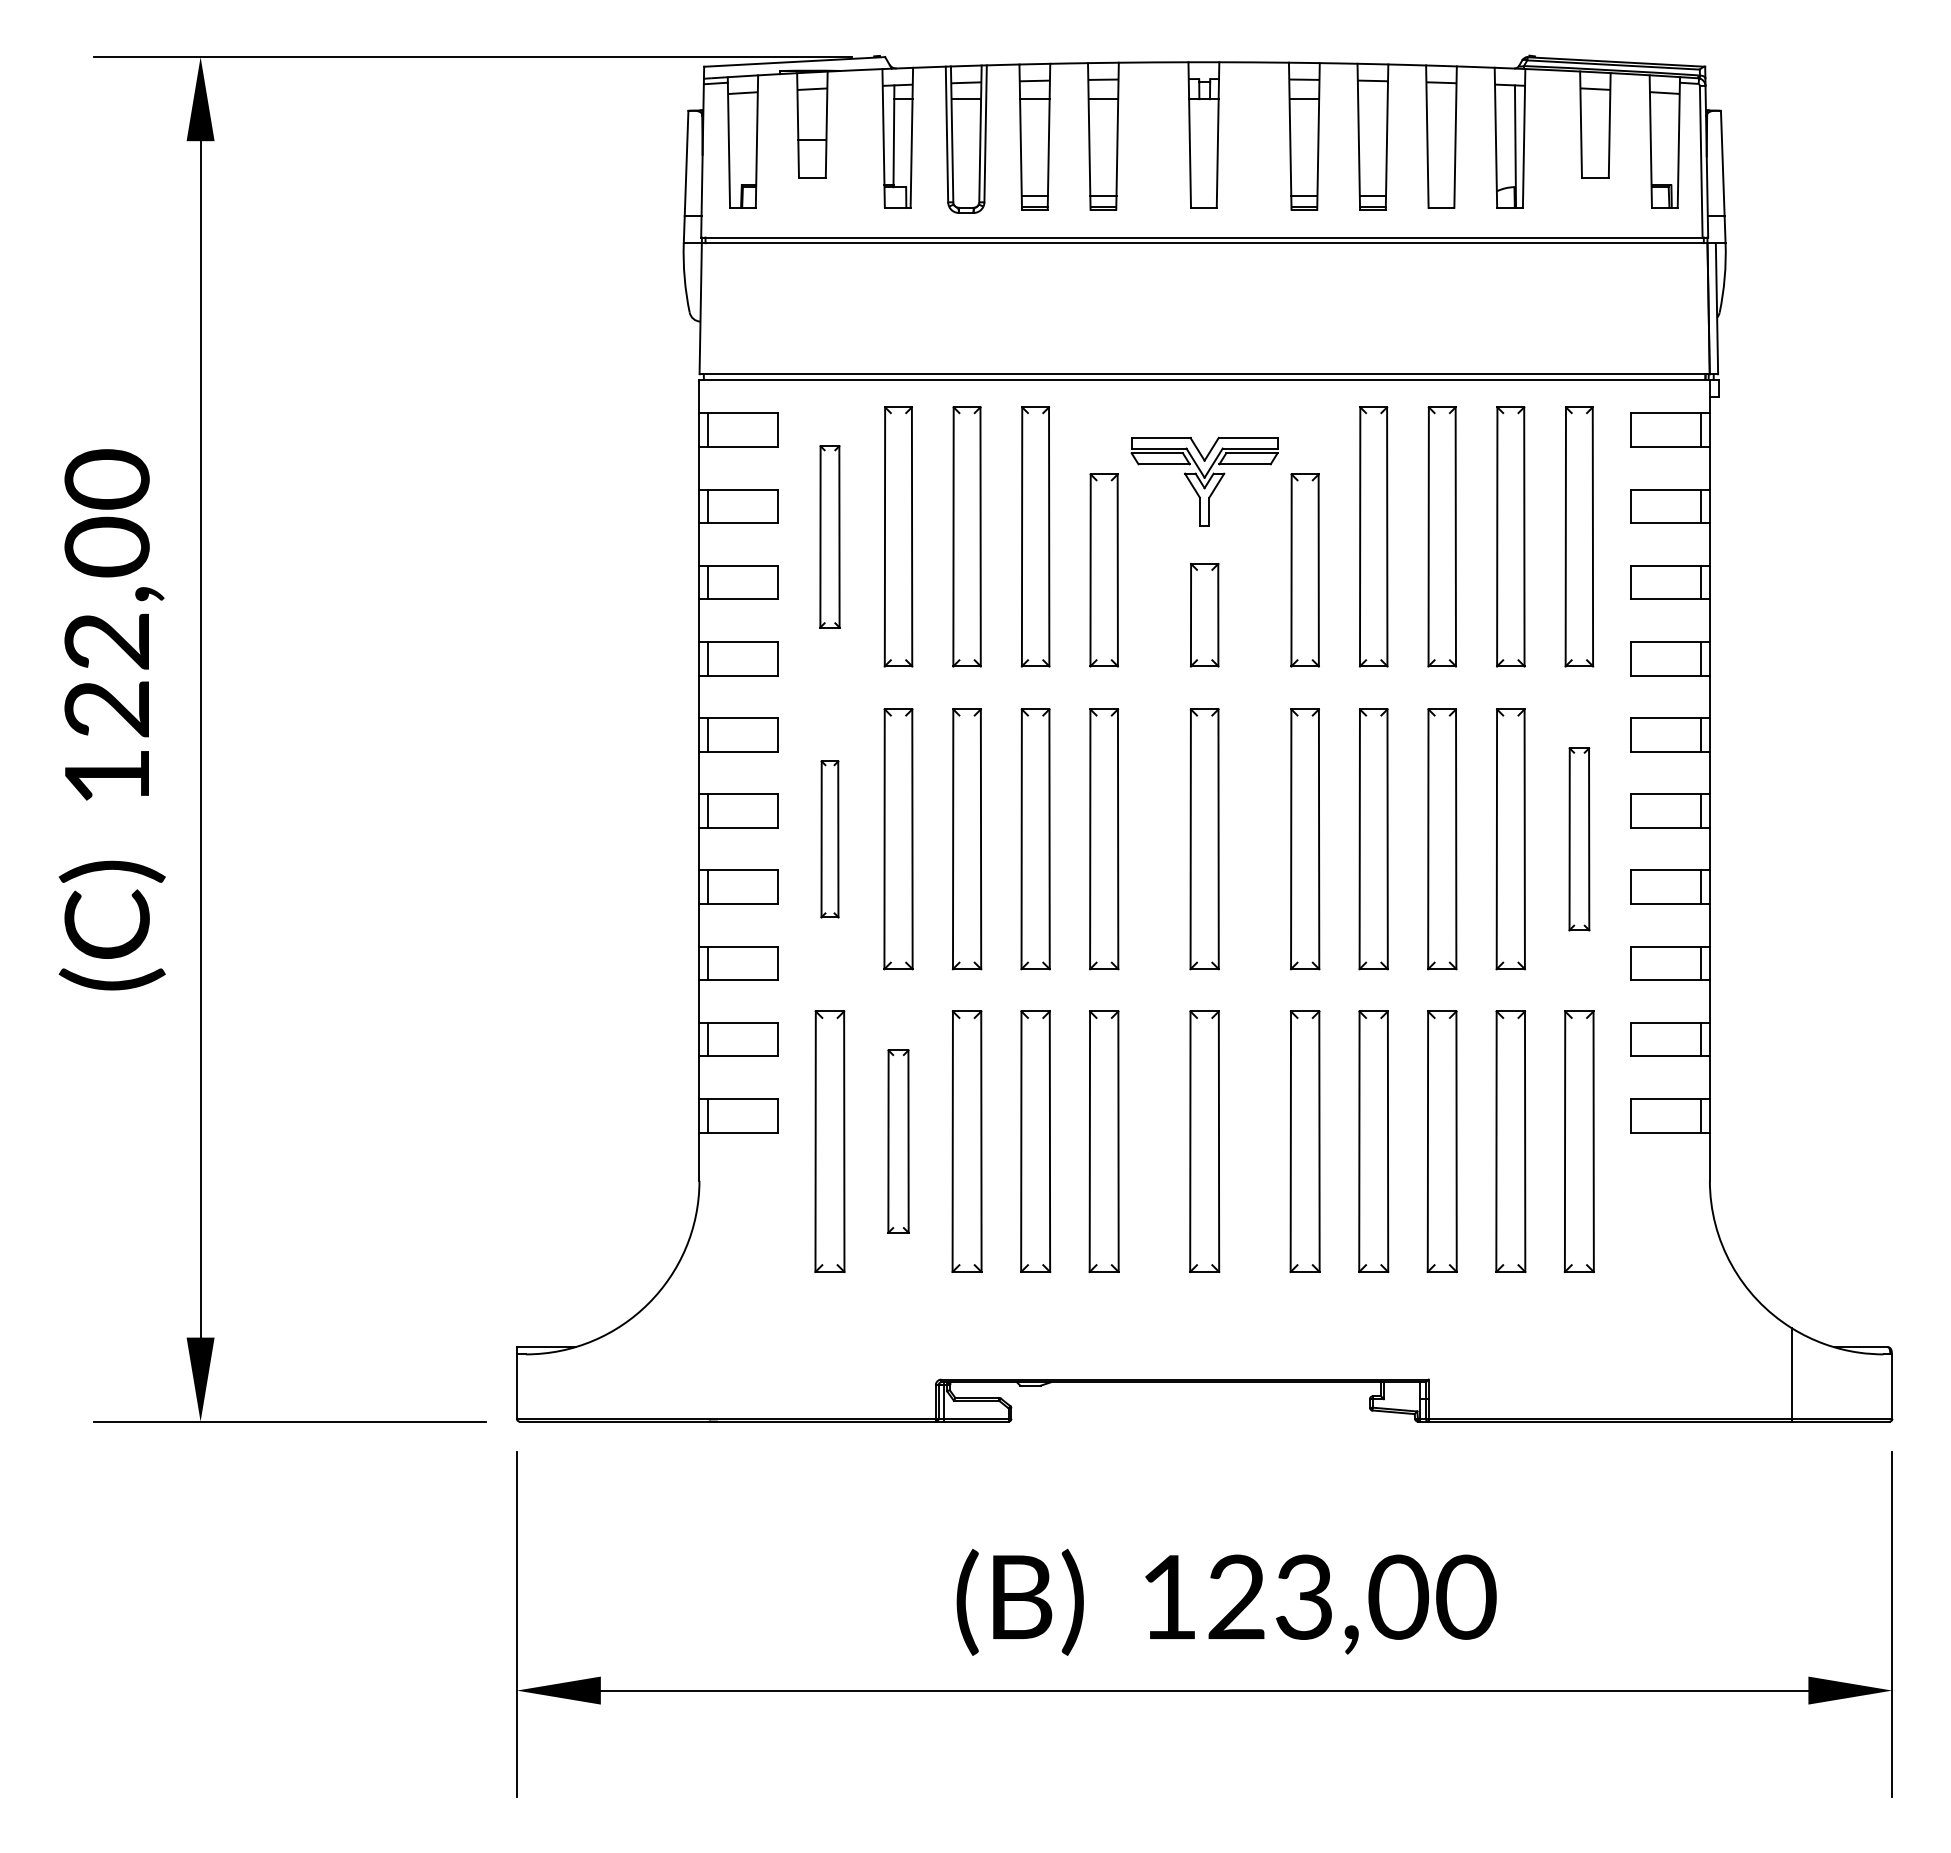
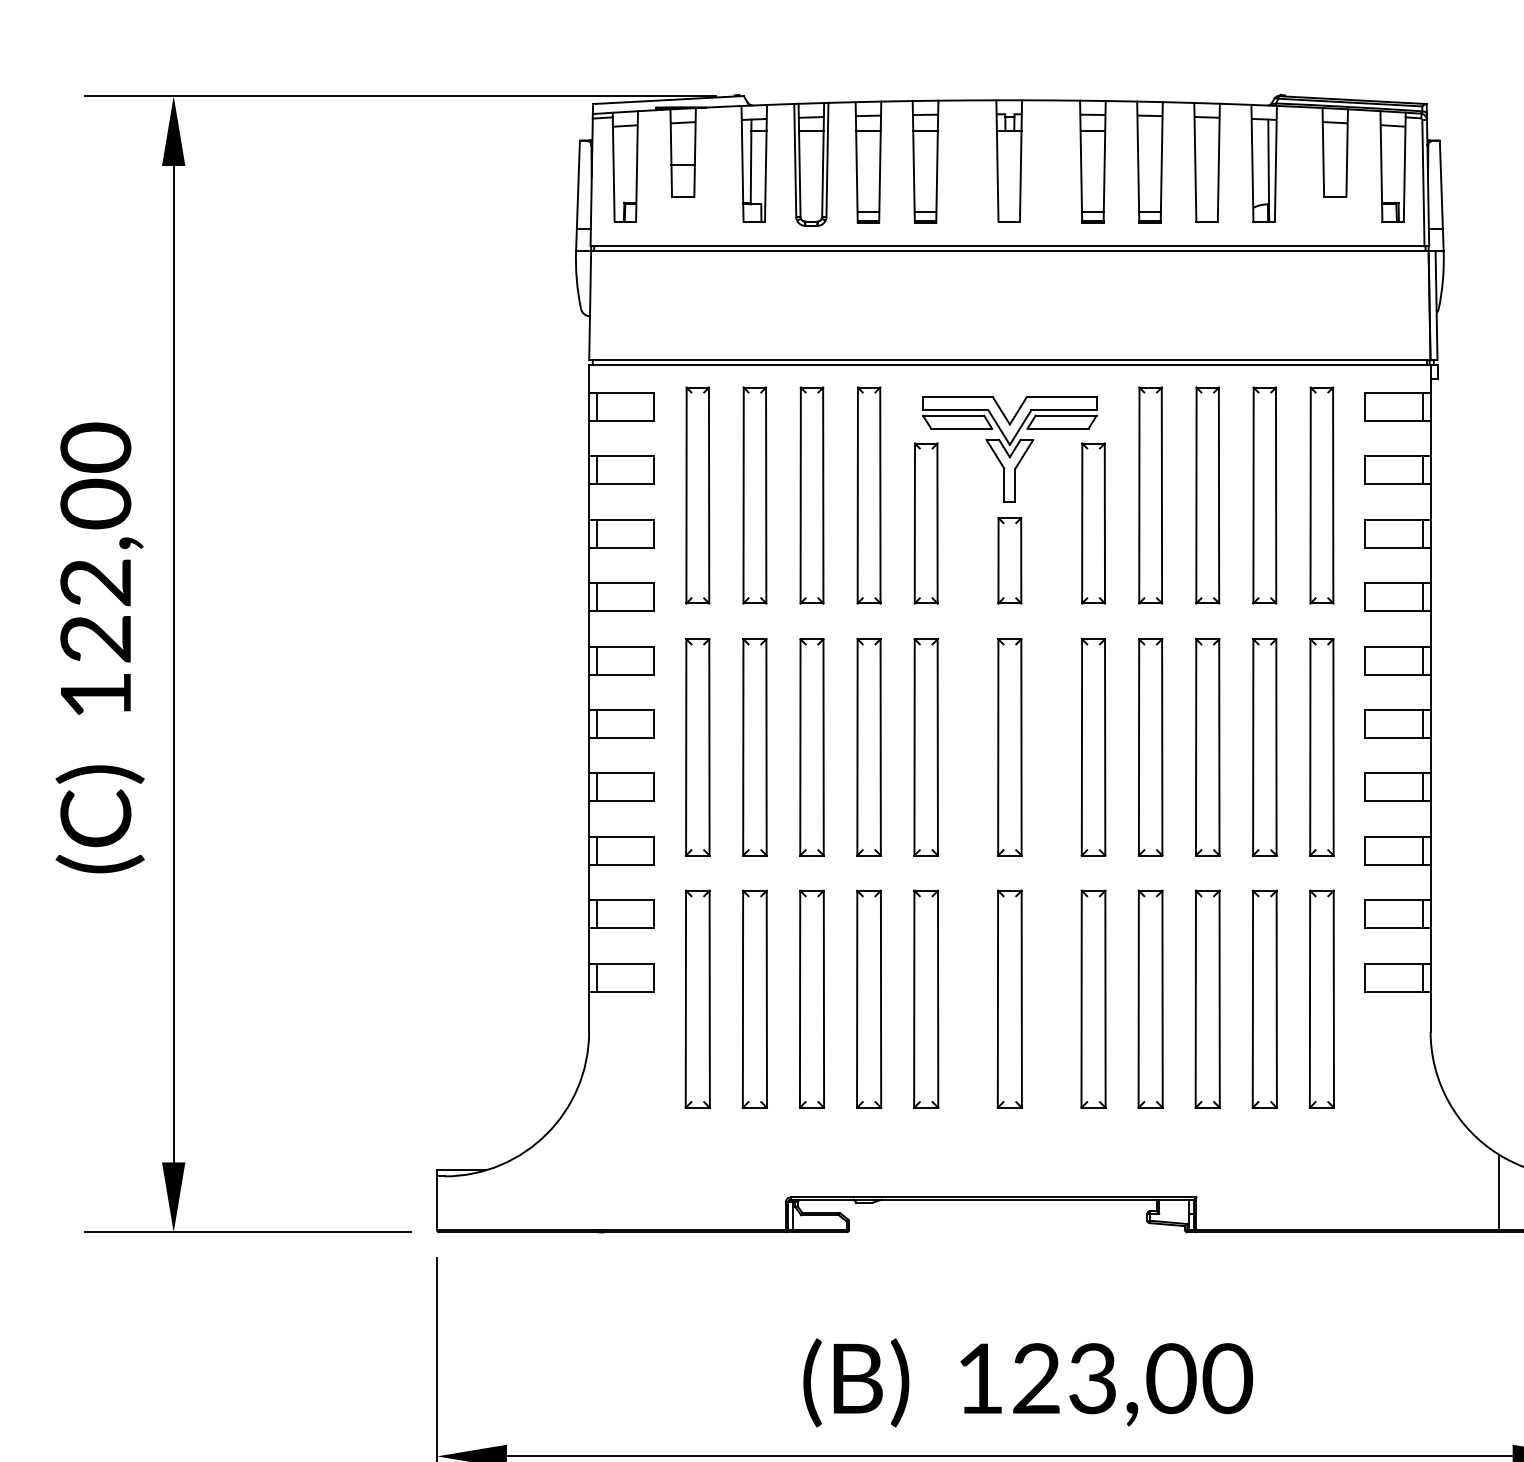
part: (1204, 481) -> (1009, 449), size x1.43
part: (829, 536) -> (697, 495), size x1.43
part: (829, 839) -> (697, 747), size x1.67
part: (1579, 839) -> (1322, 747), size x1.43
part: (898, 1141) -> (754, 999), size x1.43

